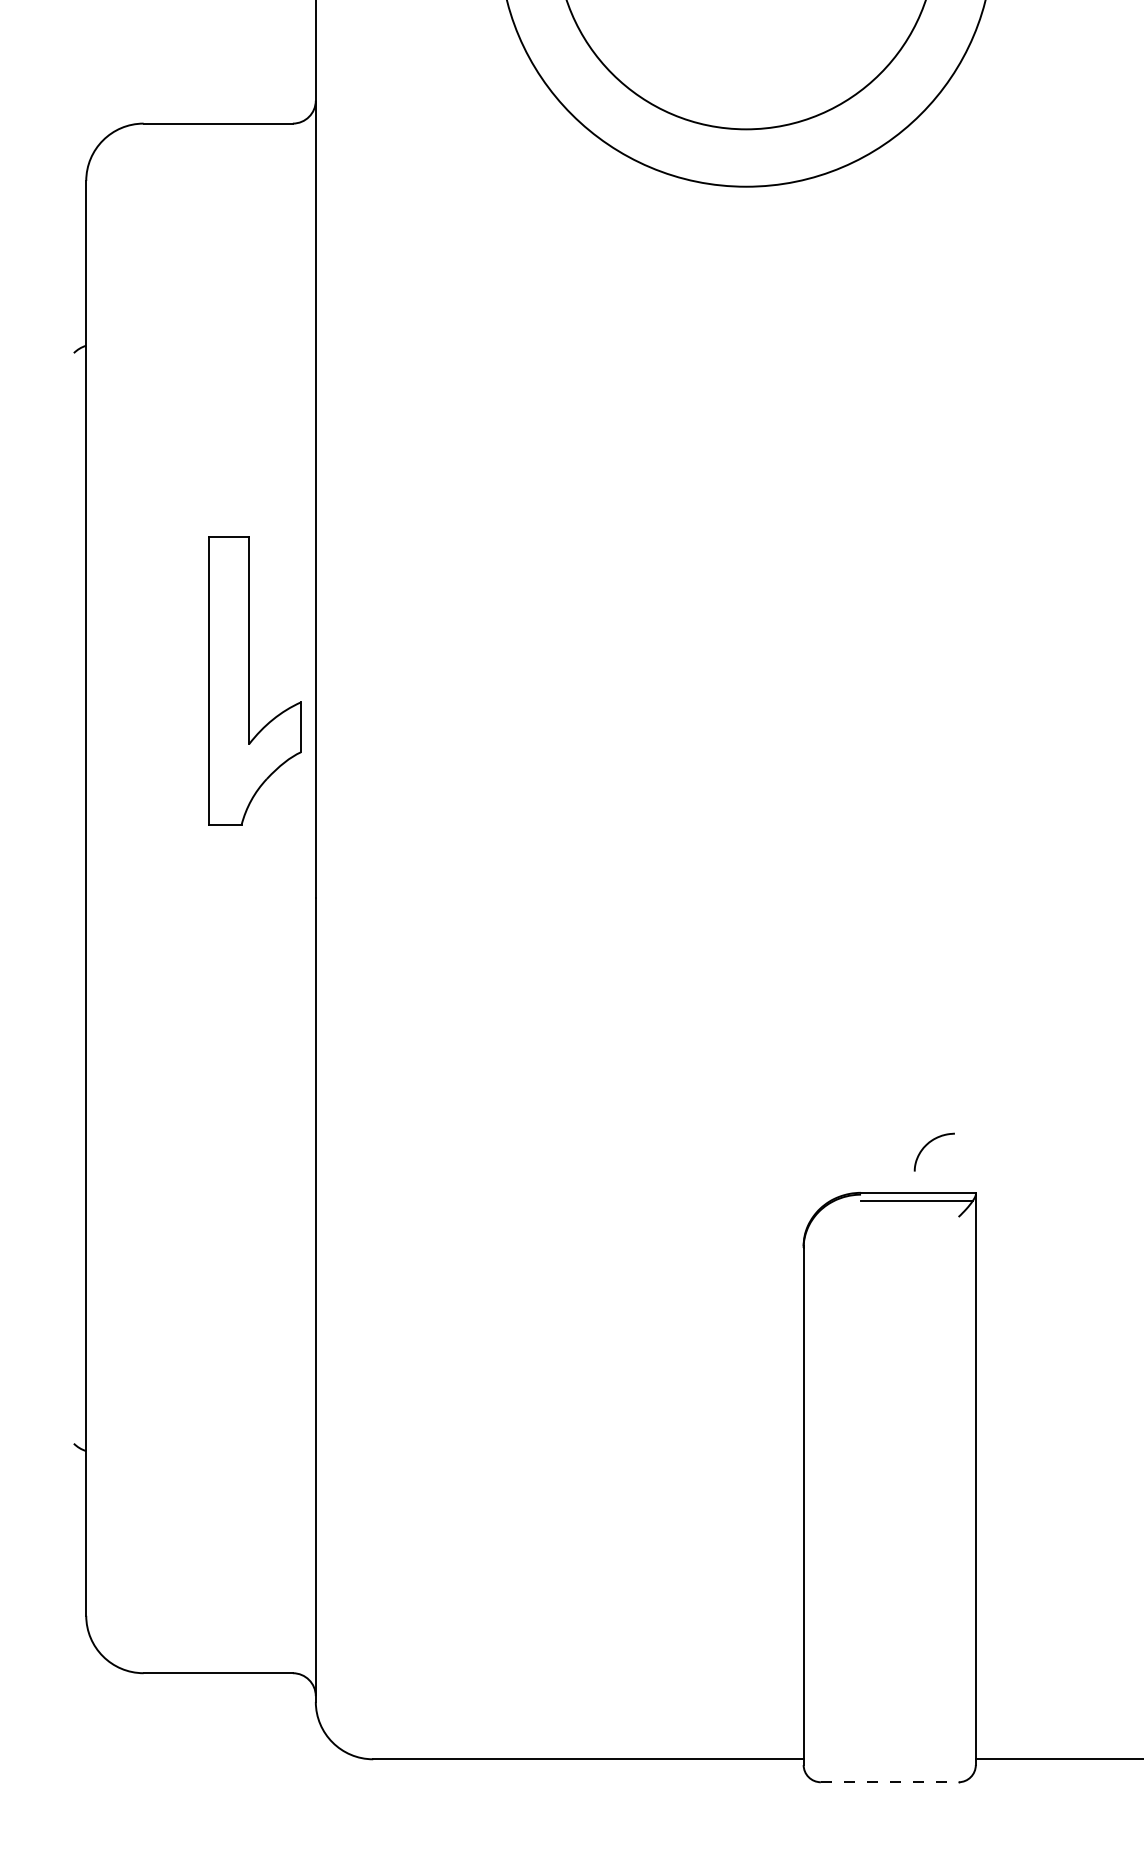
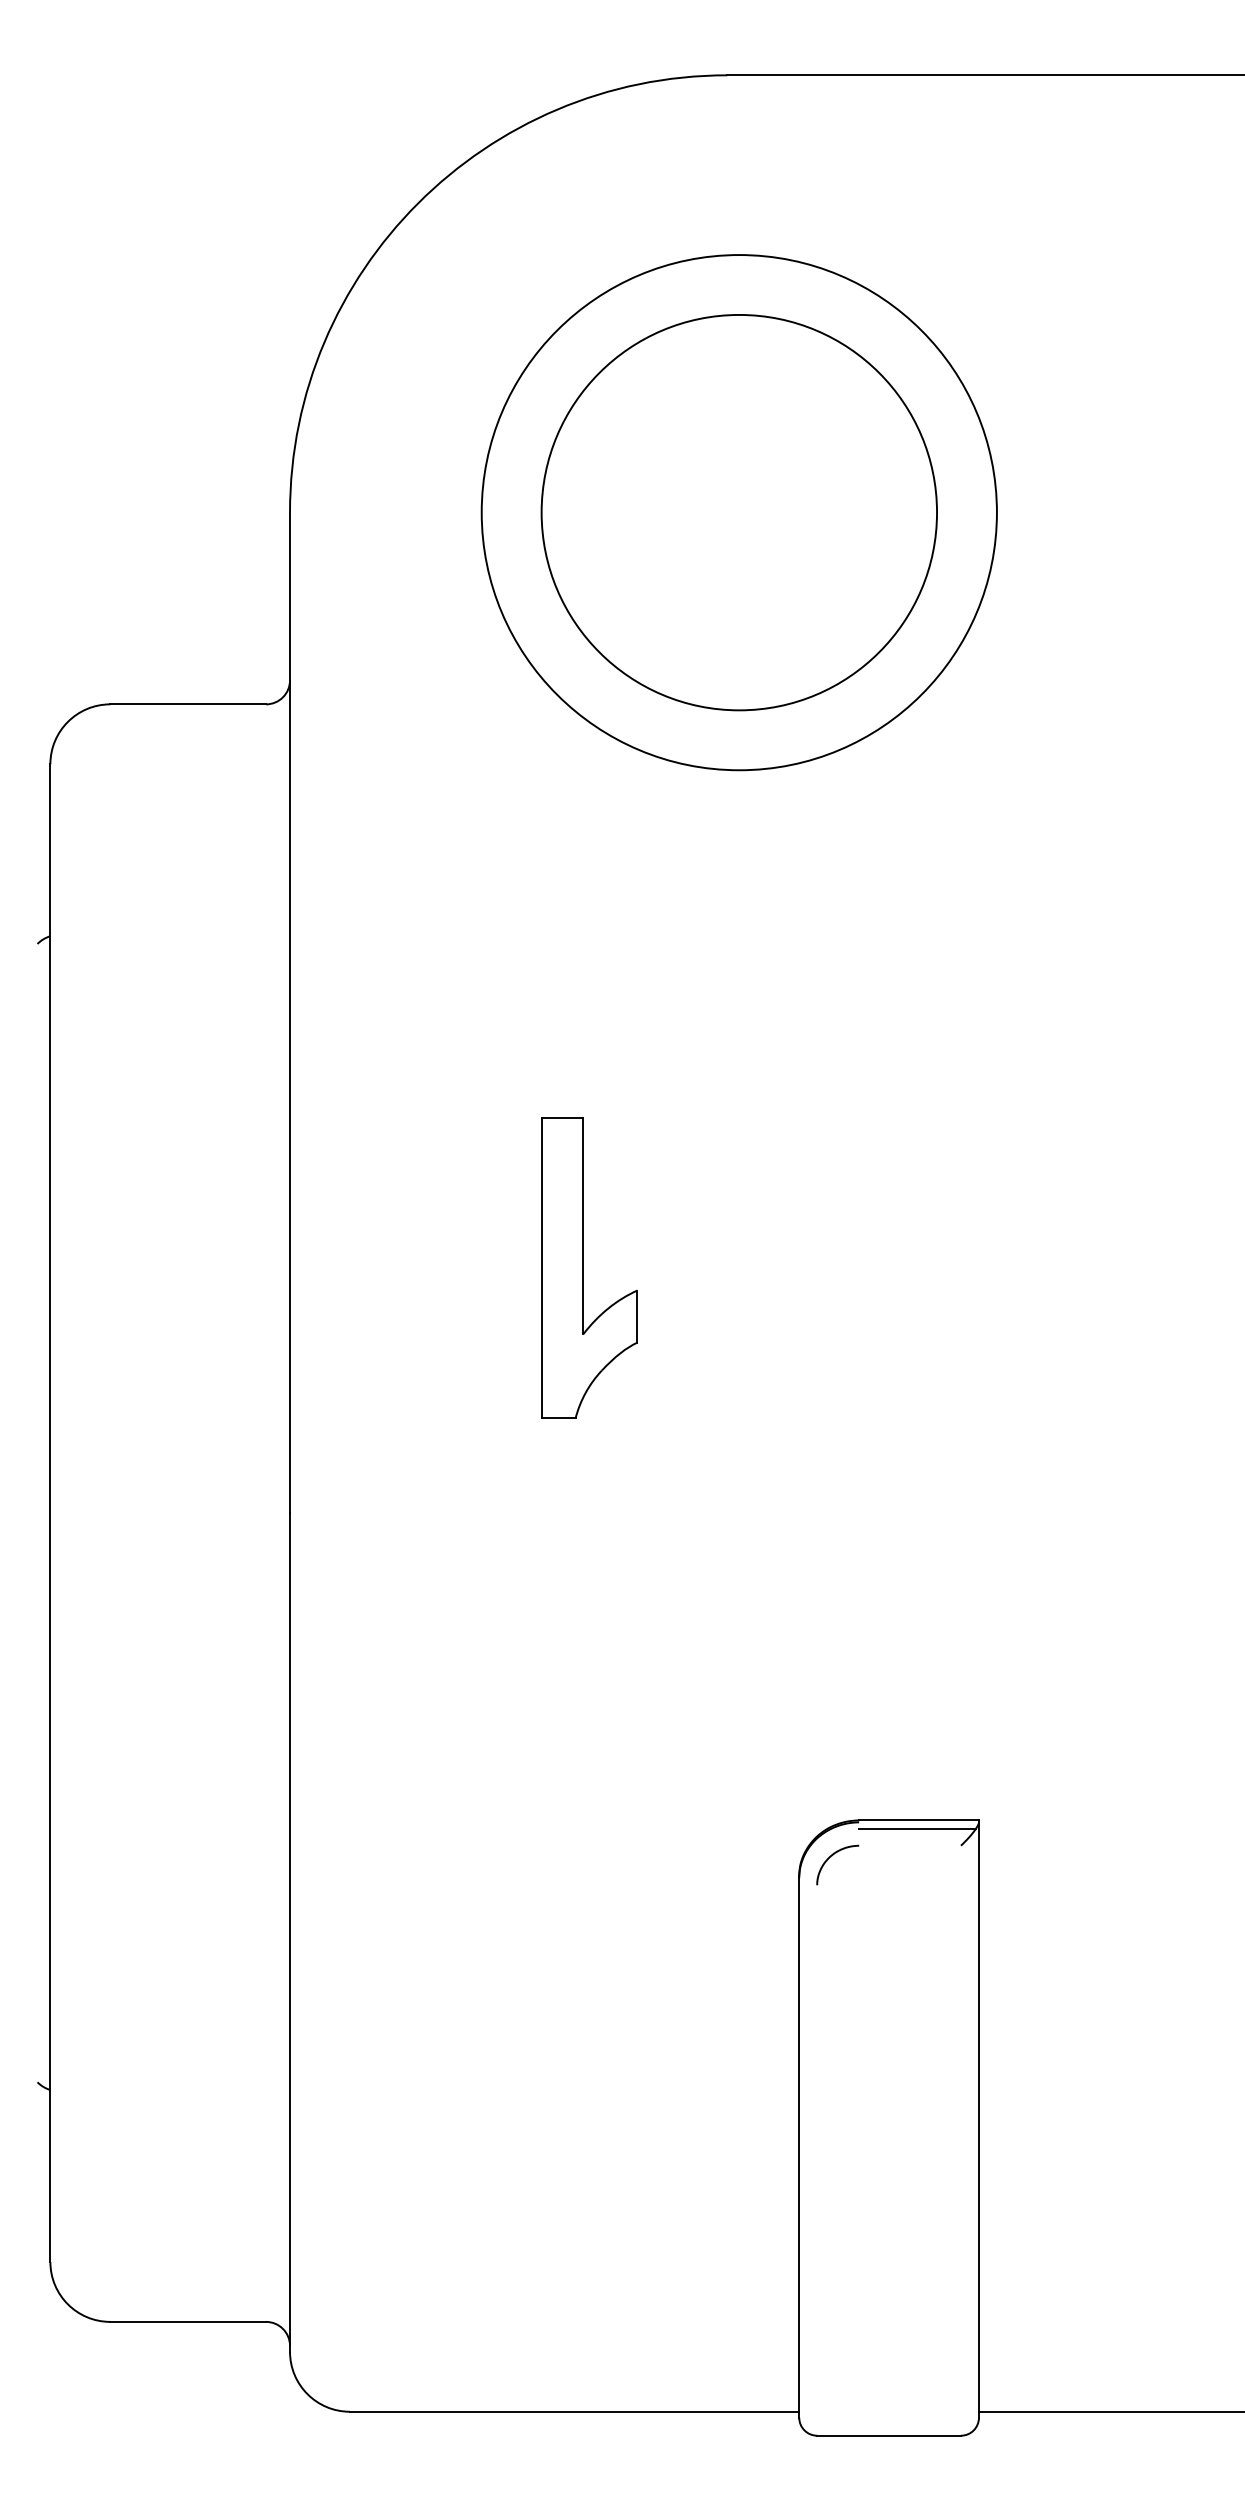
part: (254, 680) -> (589, 1267), moved
curve: (929, 1144) -> (832, 1856), moved
line: (890, 1782) -> (889, 2435), dashed -> solid

